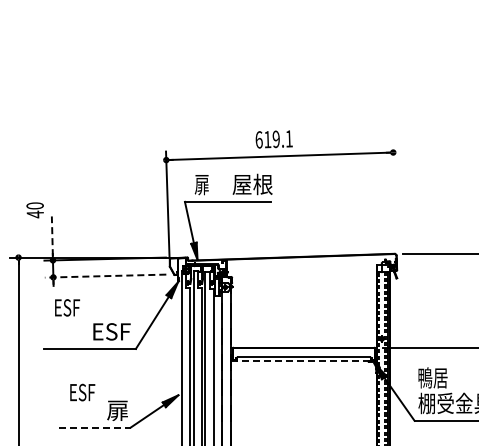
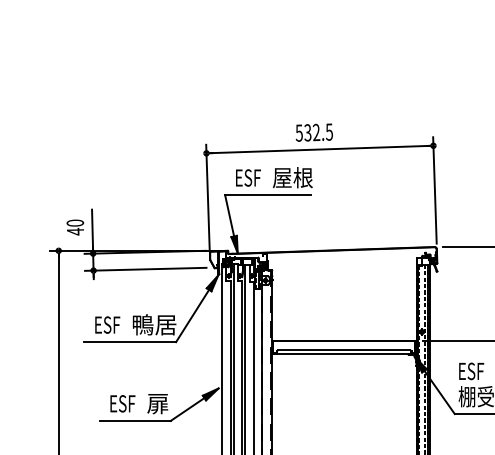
text: (273, 139) -> (313, 132), 619.1 -> 532.5
text: (207, 185) -> (247, 178), 扉 -> ESF
line: (394, 197) -> (434, 190), added
text: (34, 210) -> (74, 227), moved
line: (52, 236) -> (92, 229), dashed -> solid
line: (105, 276) -> (145, 269), dashed -> solid
text: (67, 307) -> (107, 324), moved
text: (114, 331) -> (154, 324), ESF -> 鴨居
line: (304, 361) -> (344, 354), dashed -> solid
text: (432, 377) -> (472, 370), 鴨居 -> ESF
text: (82, 392) -> (122, 403), moved
line: (95, 427) -> (135, 420), dashed -> solid

